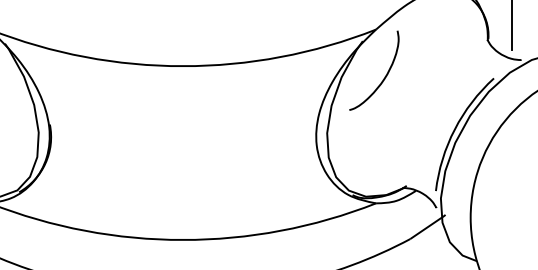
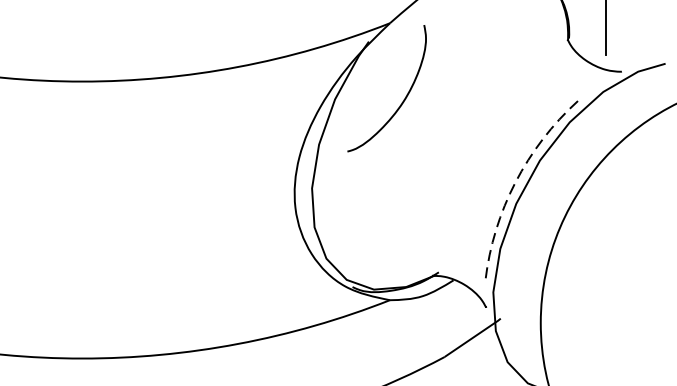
arc: (454, 129) -> (514, 182), solid -> dashed

